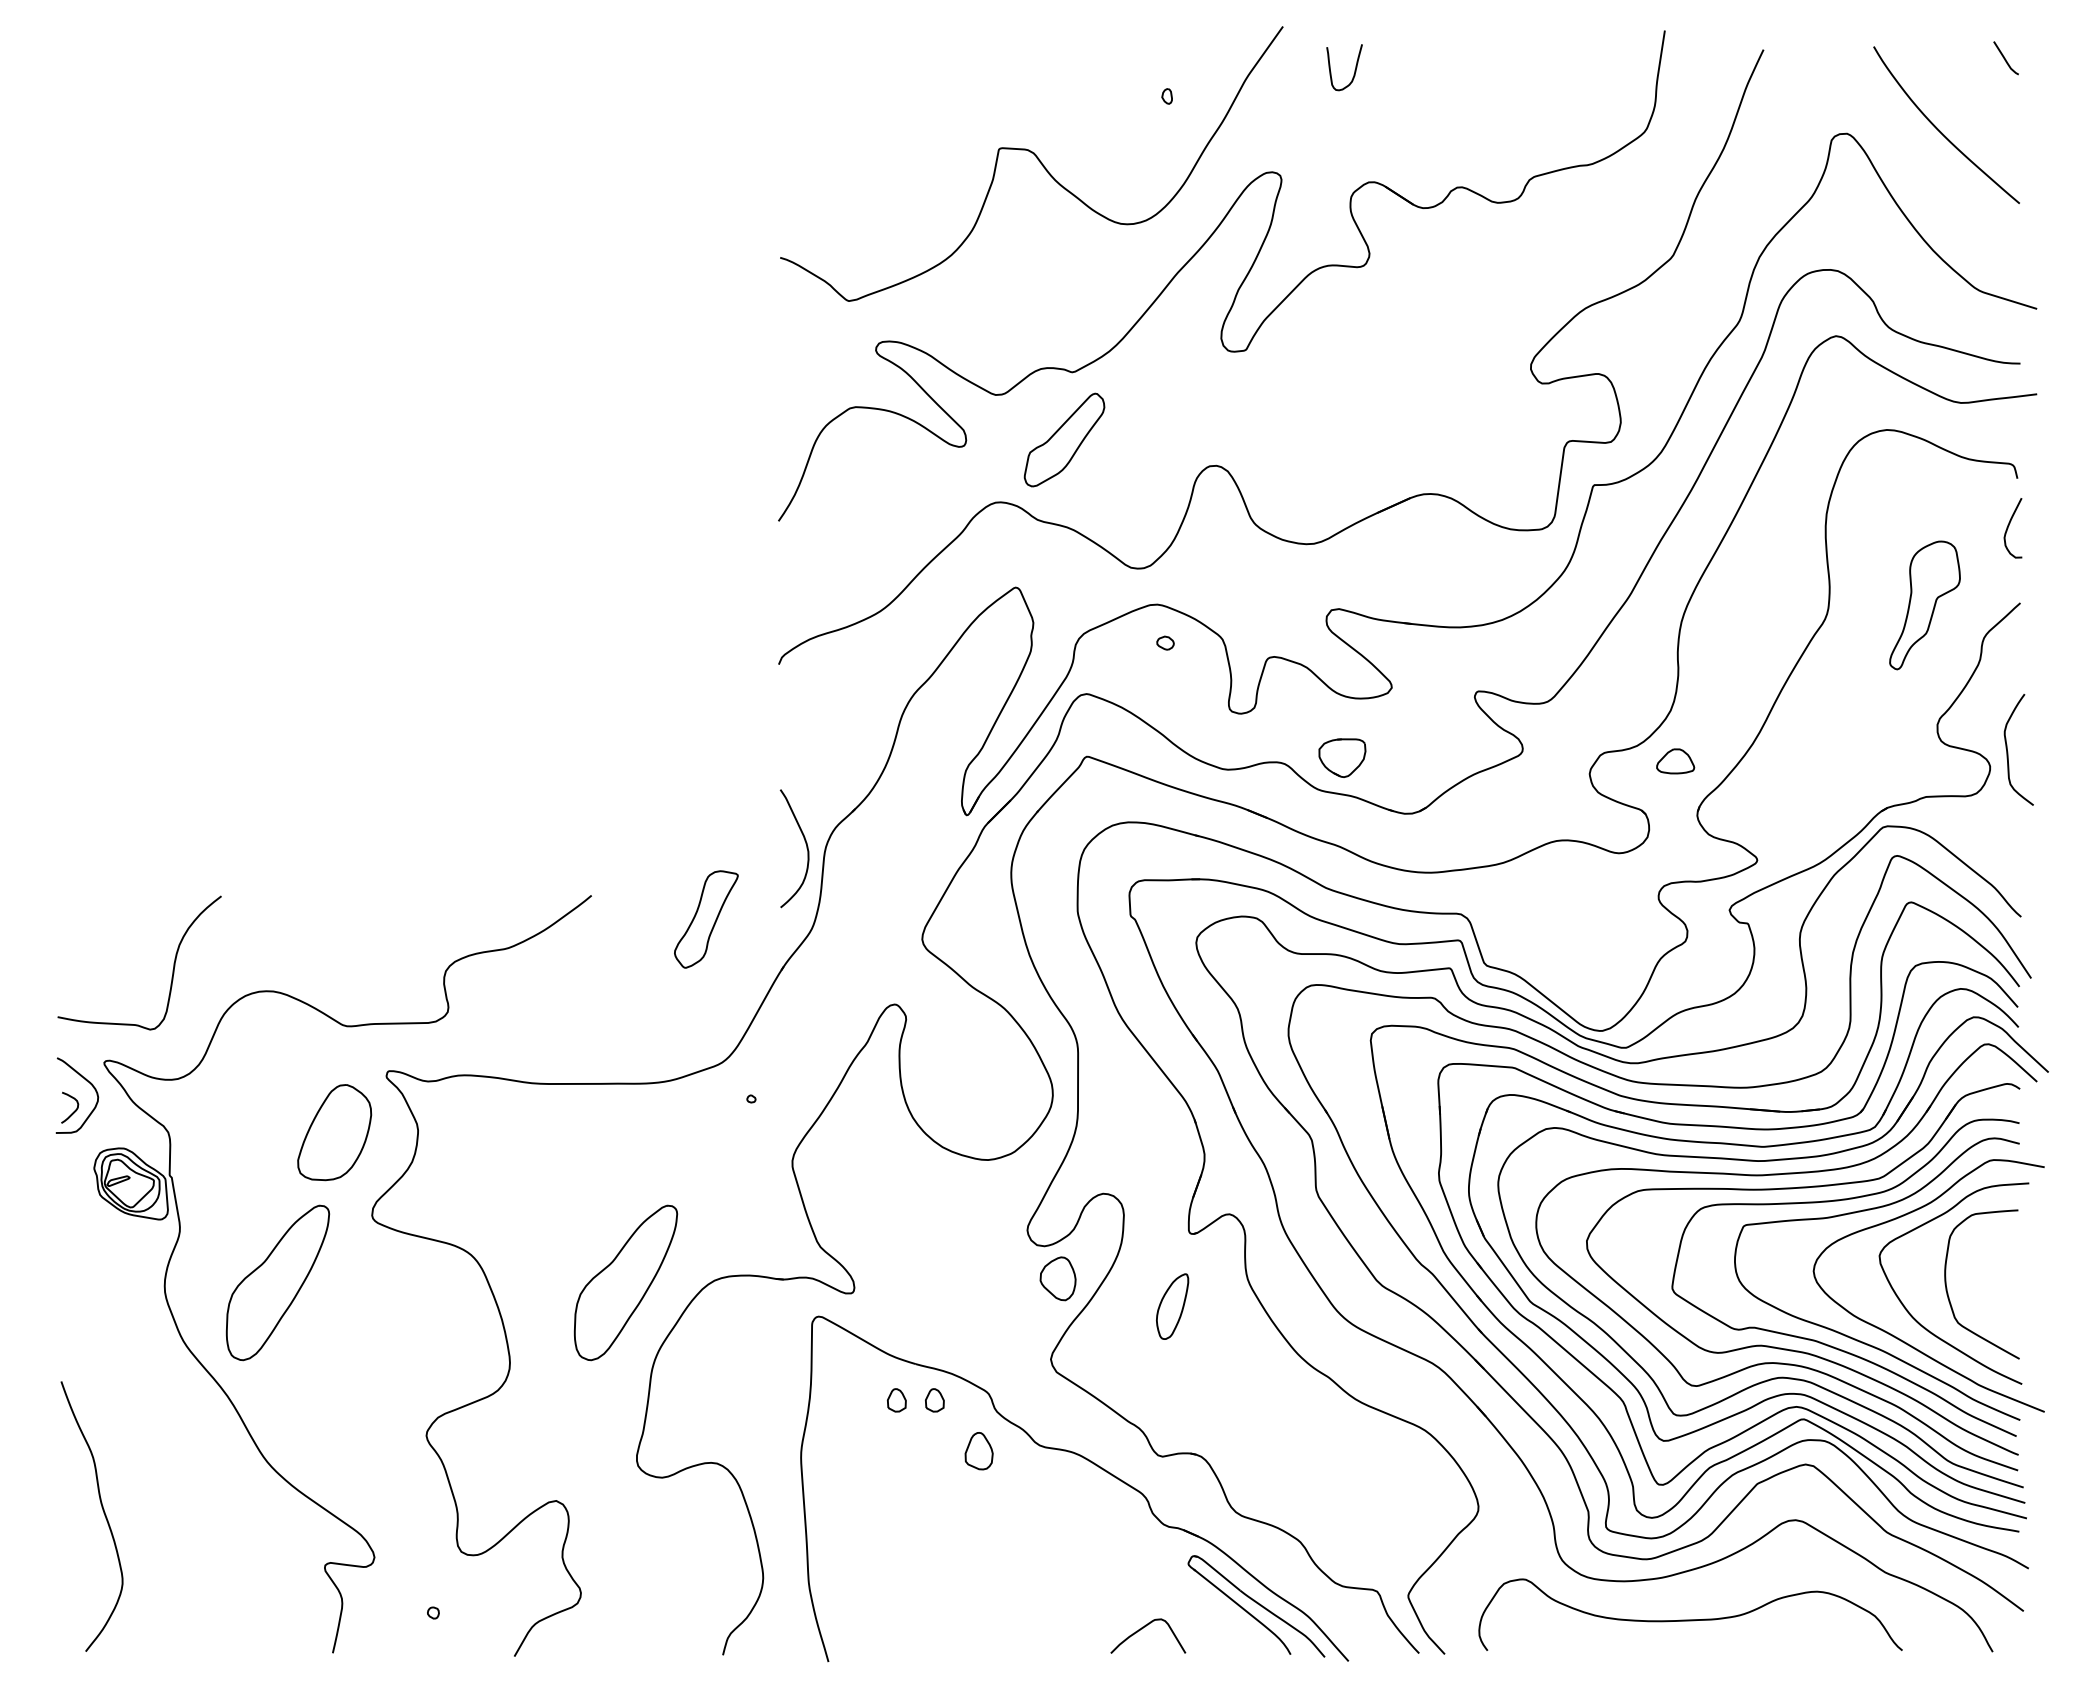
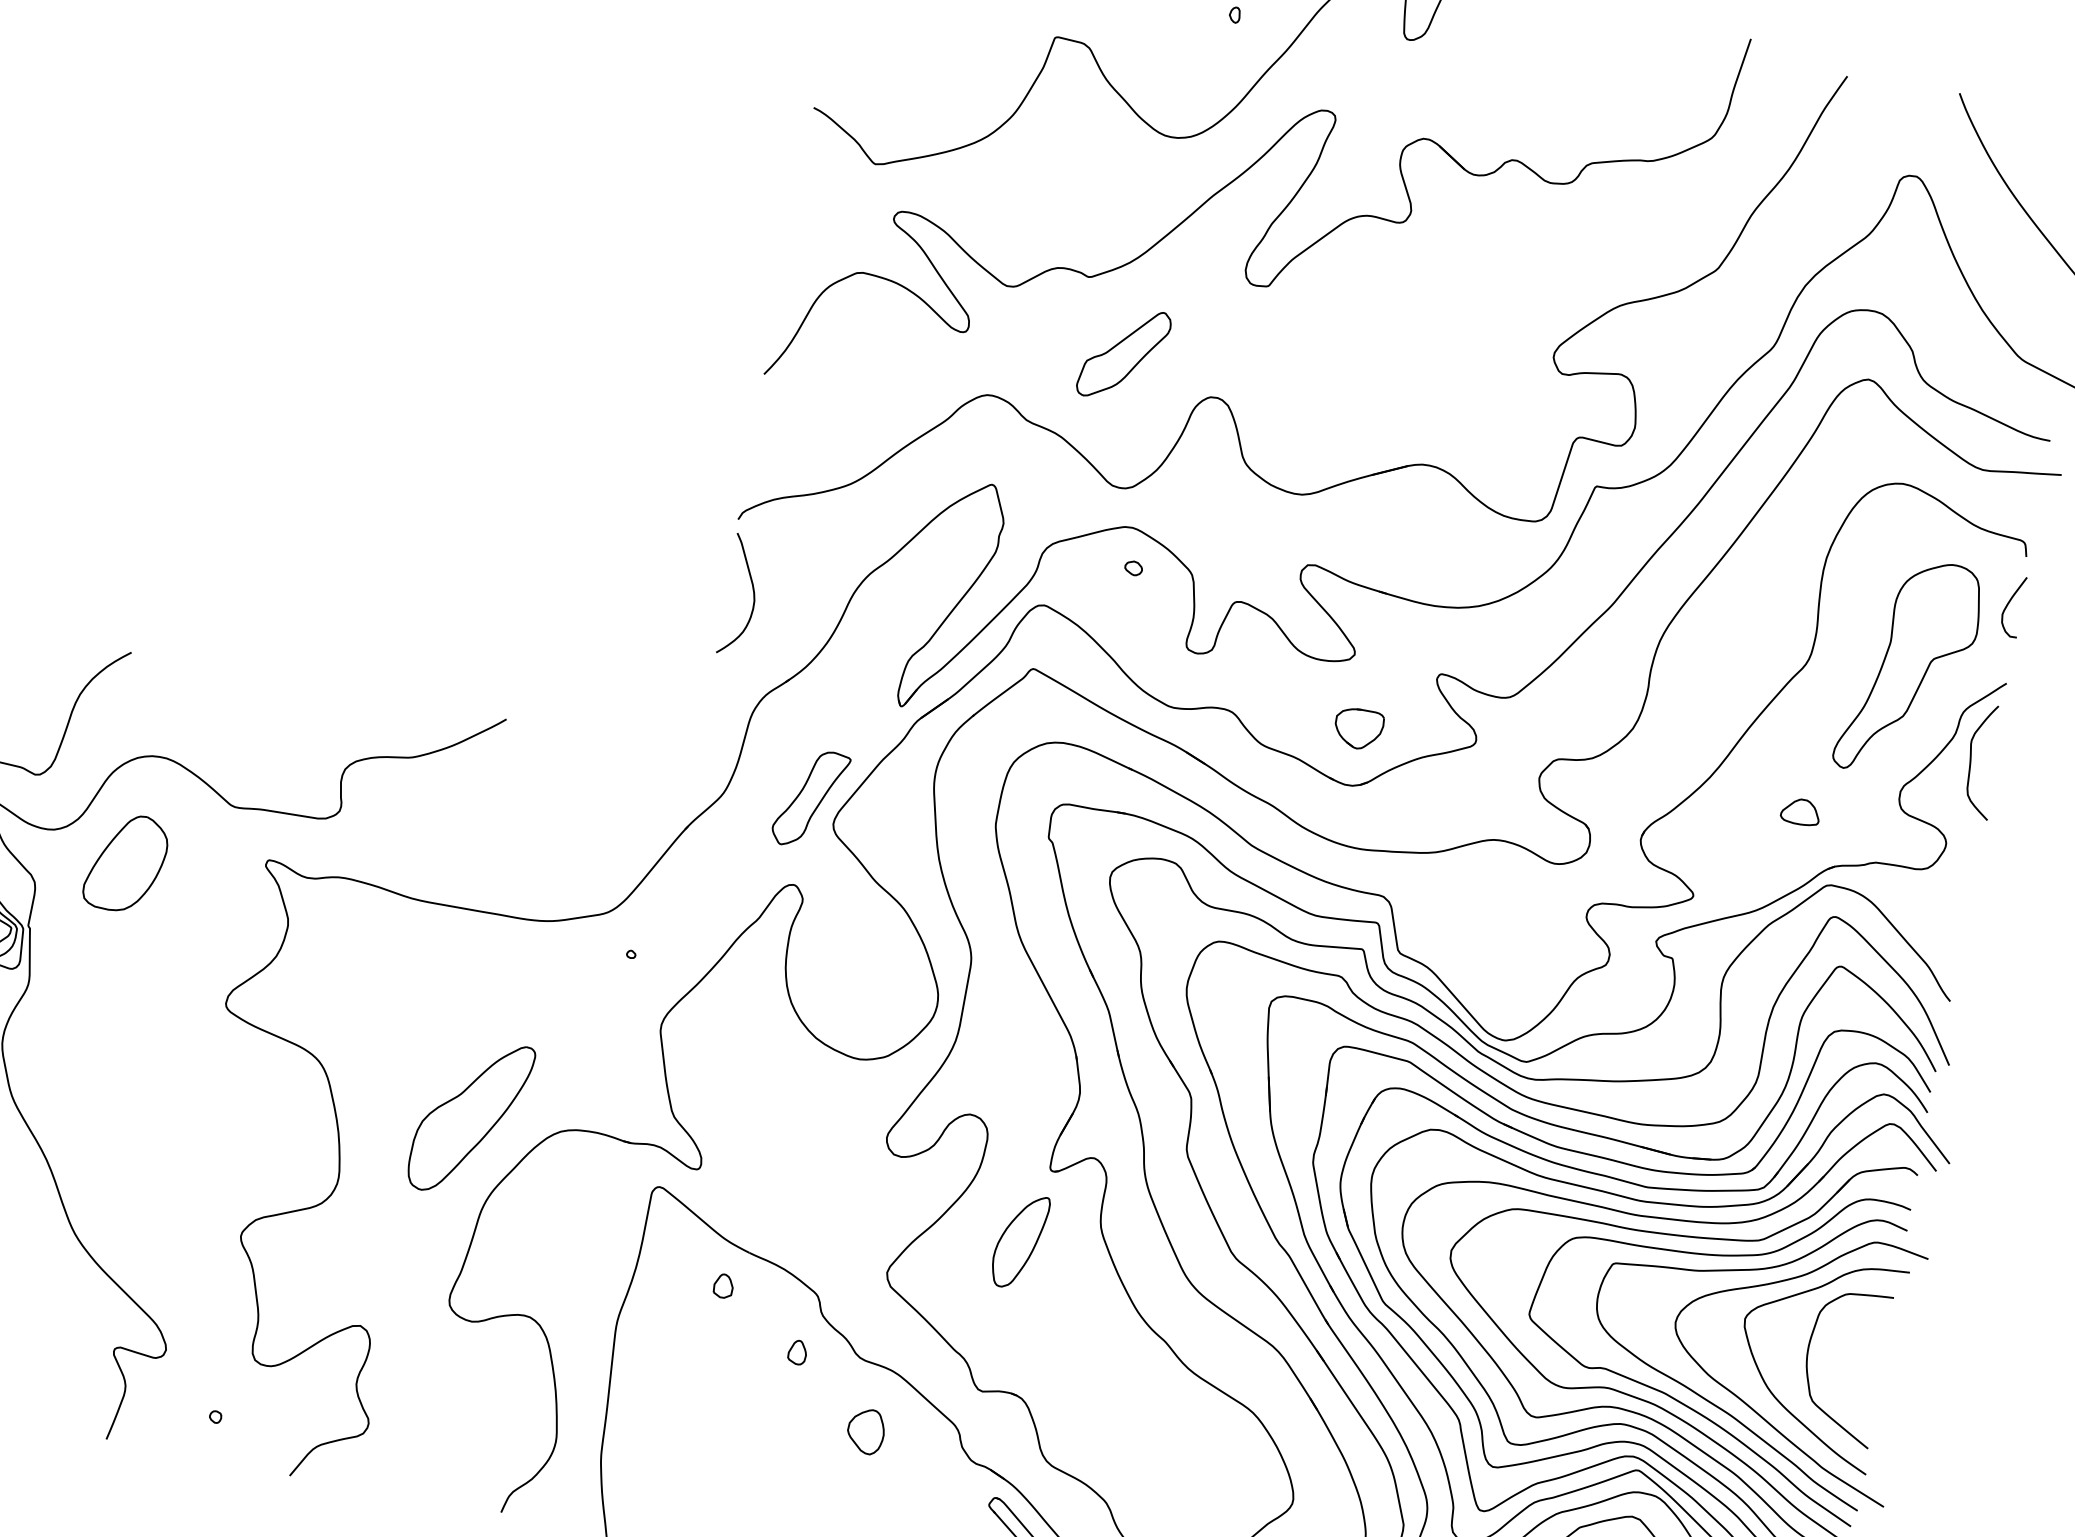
part: (1064, 439) -> (1124, 353), moved
part: (1924, 605) -> (1909, 668), size x1.67
curve: (2008, 751) -> (1971, 761), moved
part: (1342, 757) -> (1358, 728), moved
part: (1675, 761) -> (1800, 812), moved
curve: (805, 844) -> (752, 593), moved
part: (706, 919) -> (810, 799), moved
part: (334, 1132) -> (126, 863), moved
part: (1057, 1278) -> (865, 1430), moved
part: (277, 1282) -> (117, 1053), removed
part: (1172, 1306) -> (1019, 1241), size x1.43
part: (934, 1400) -> (761, 1293), removed
part: (978, 1450) -> (797, 1351), size x0.62

